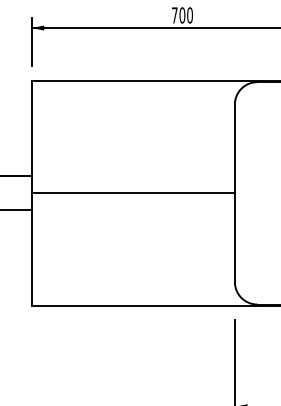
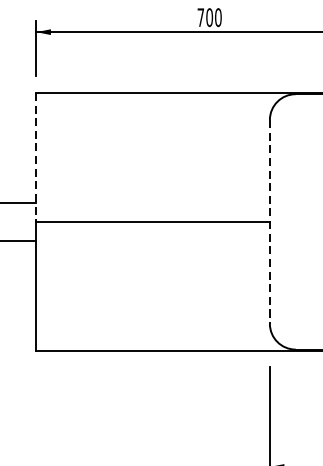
line: (31, 137) -> (36, 157), solid -> dashed
line: (234, 193) -> (269, 222), solid -> dashed

